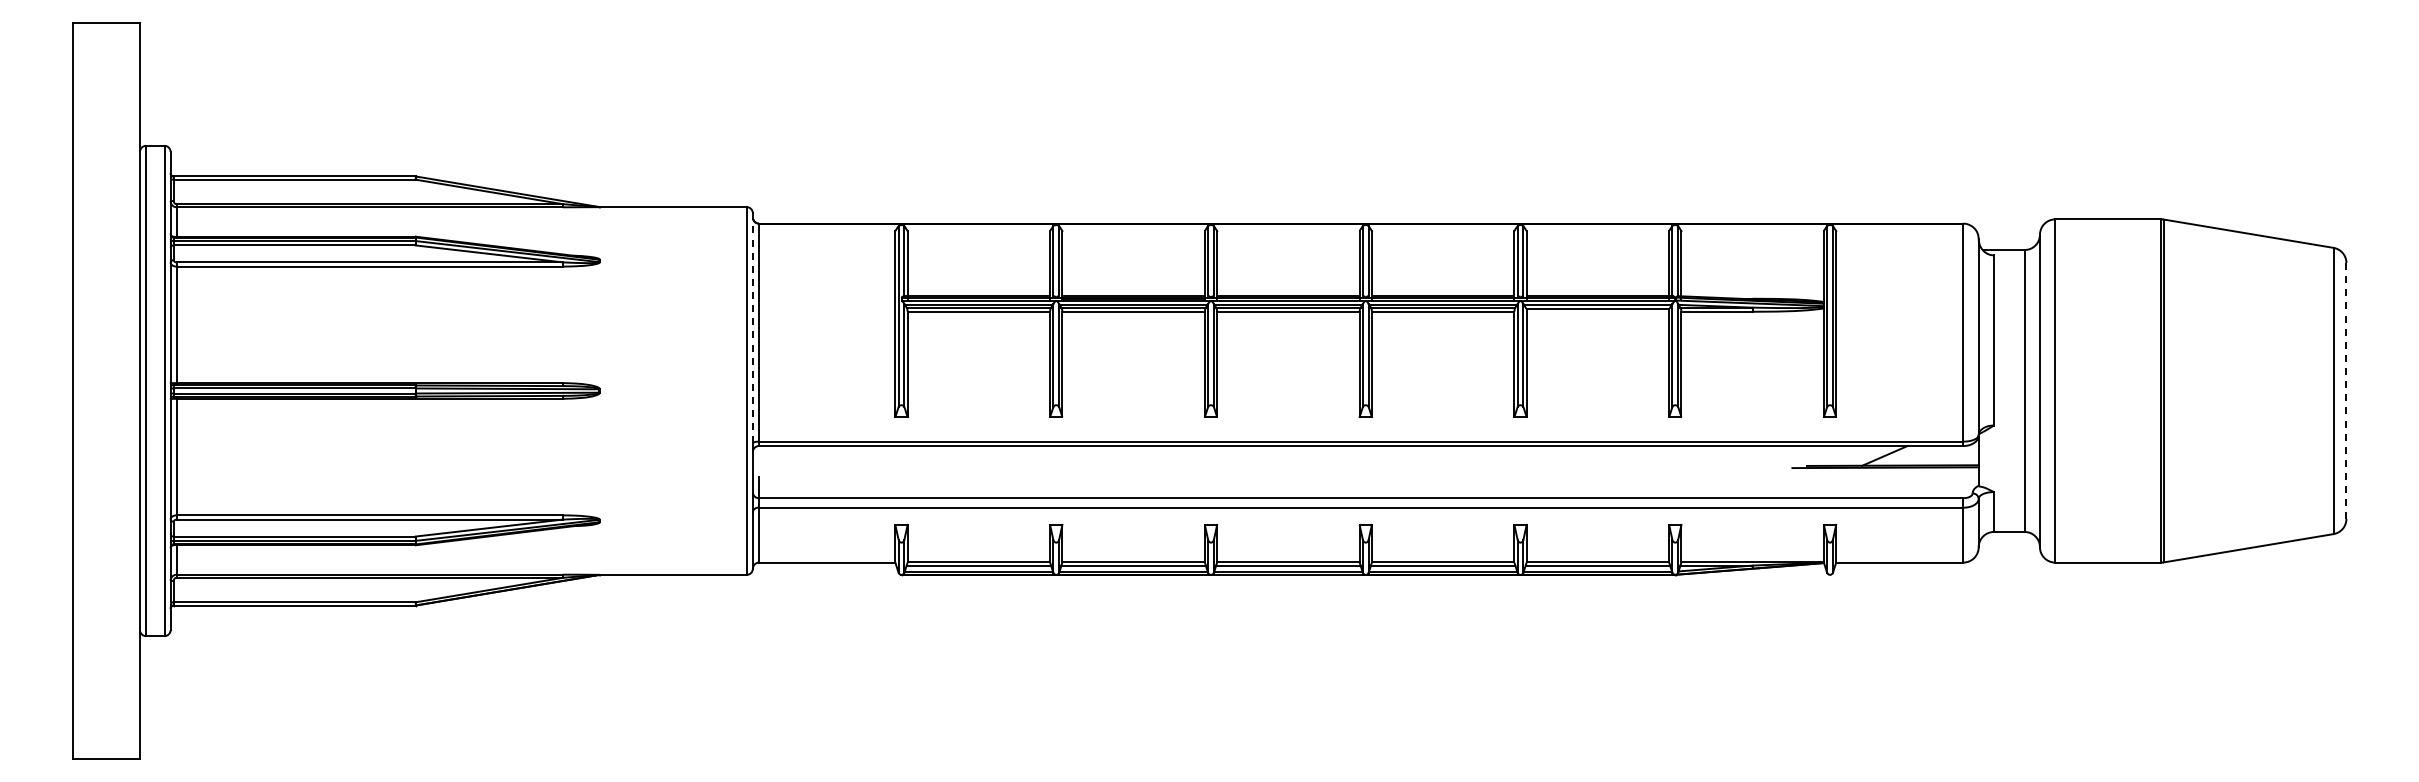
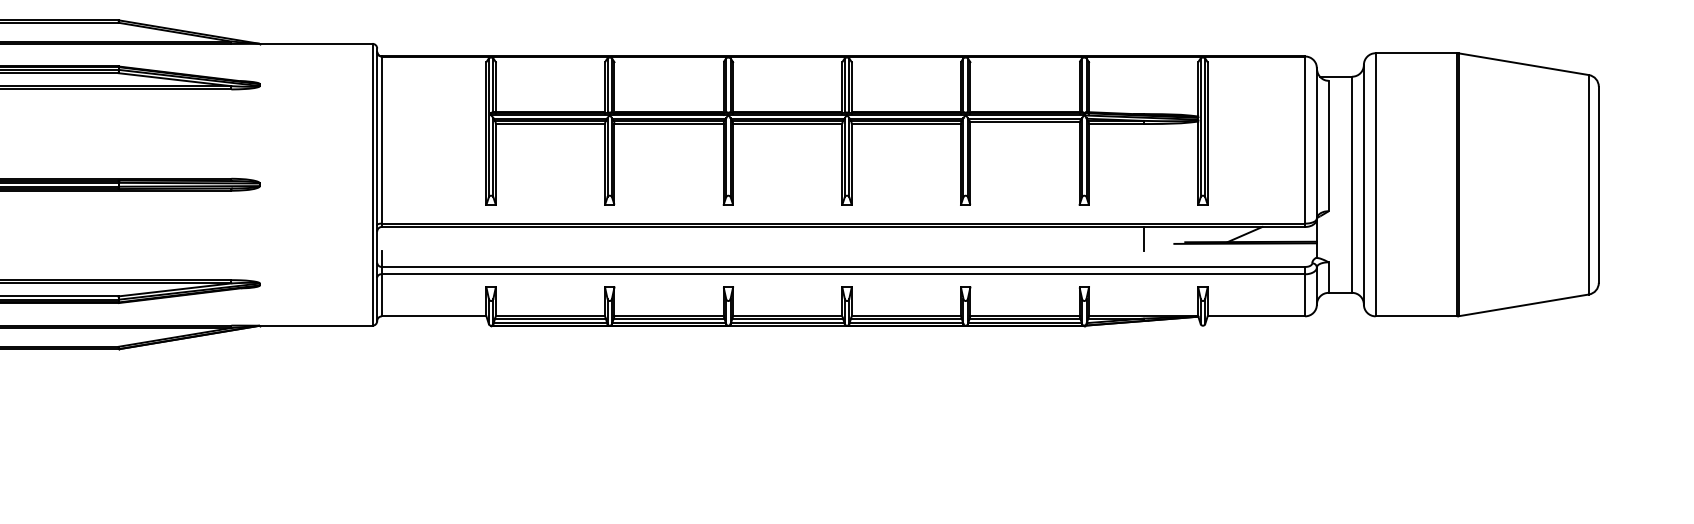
line: (752, 330) -> (376, 138), dashed -> solid
line: (2346, 390) -> (1598, 184), dashed -> solid
line: (1752, 460) -> (1143, 238), added

